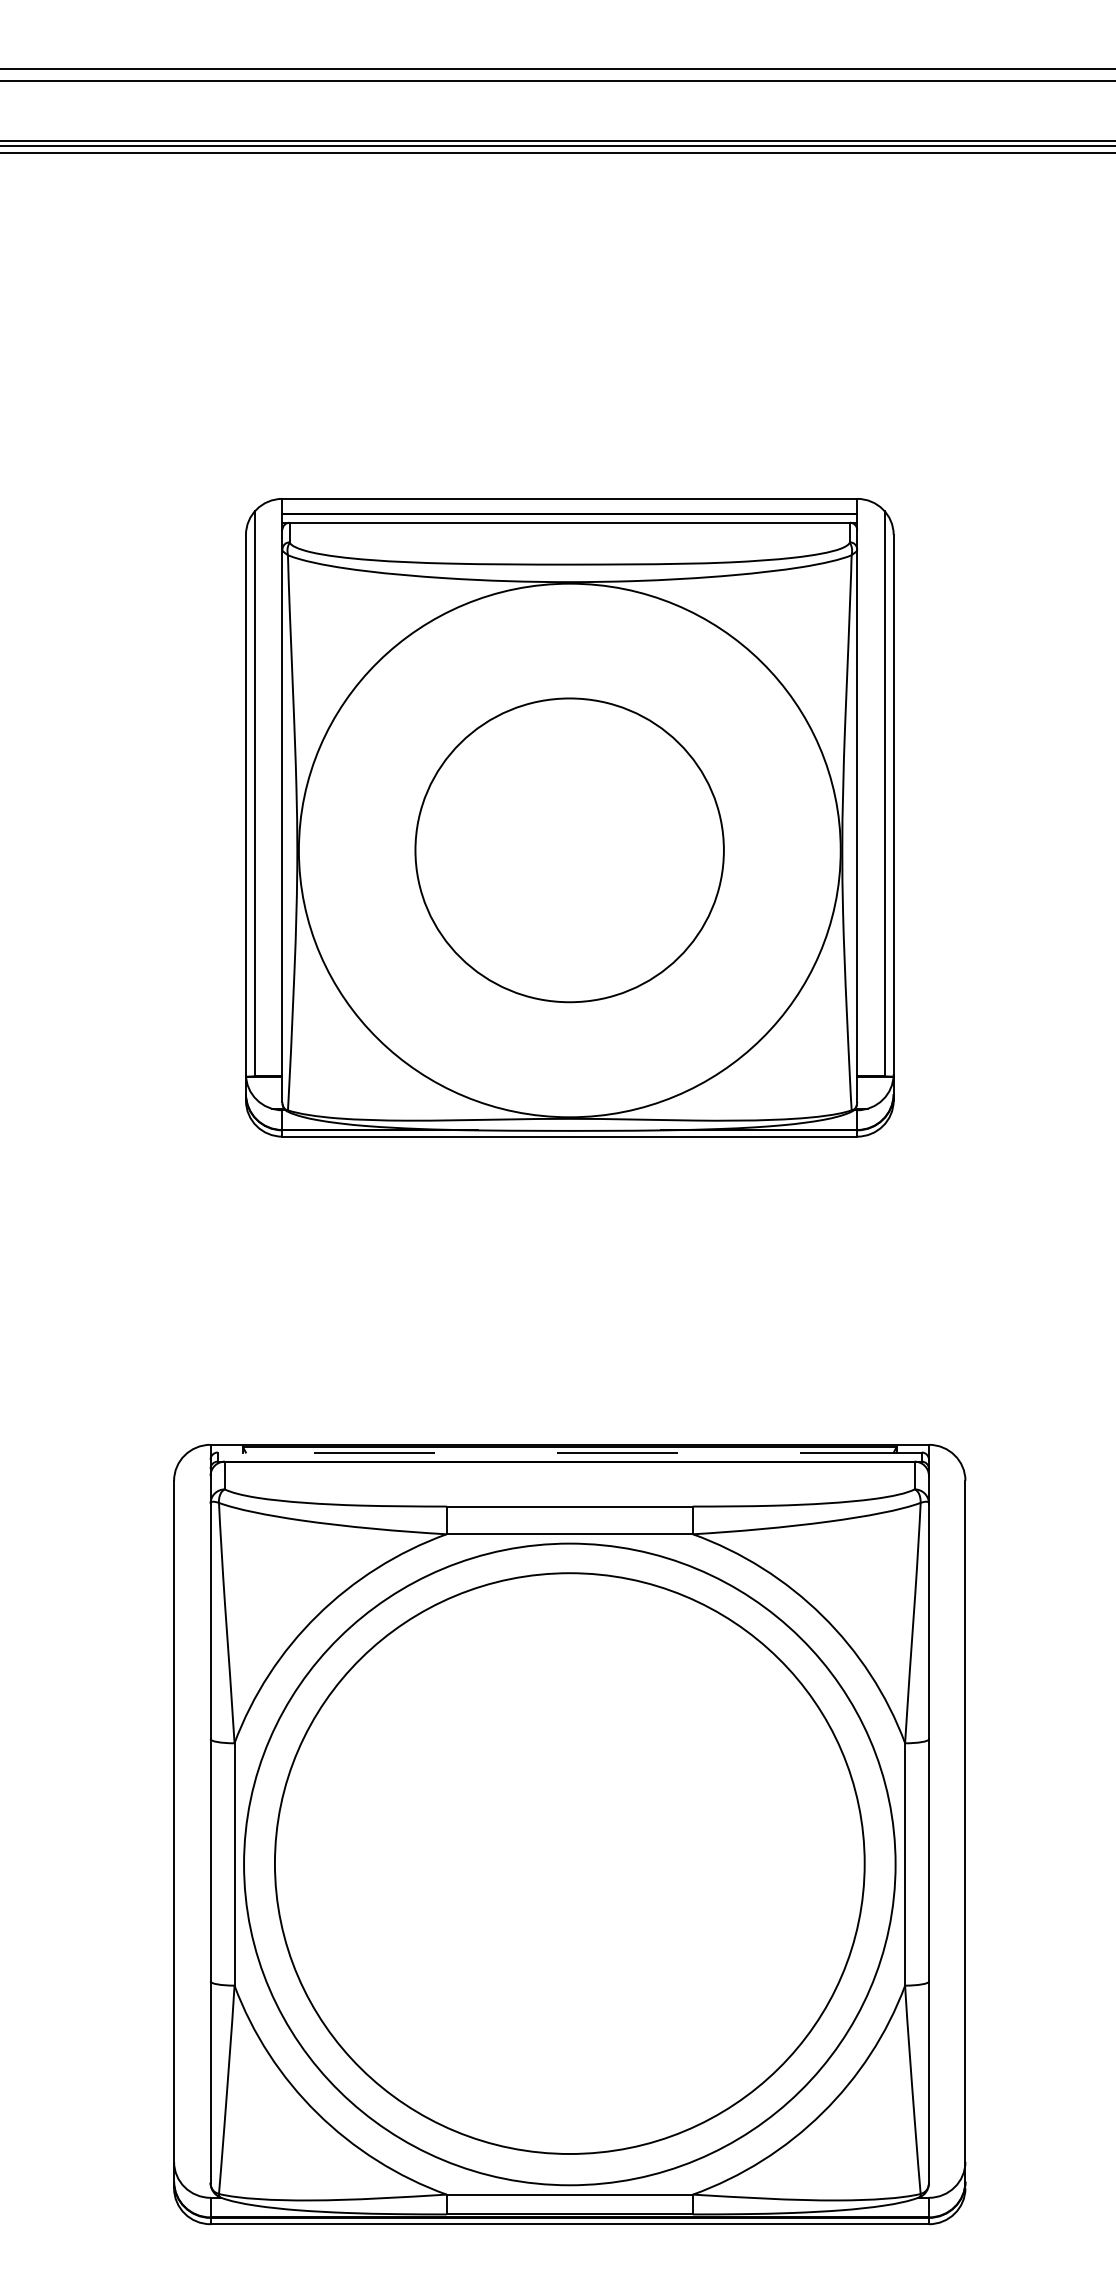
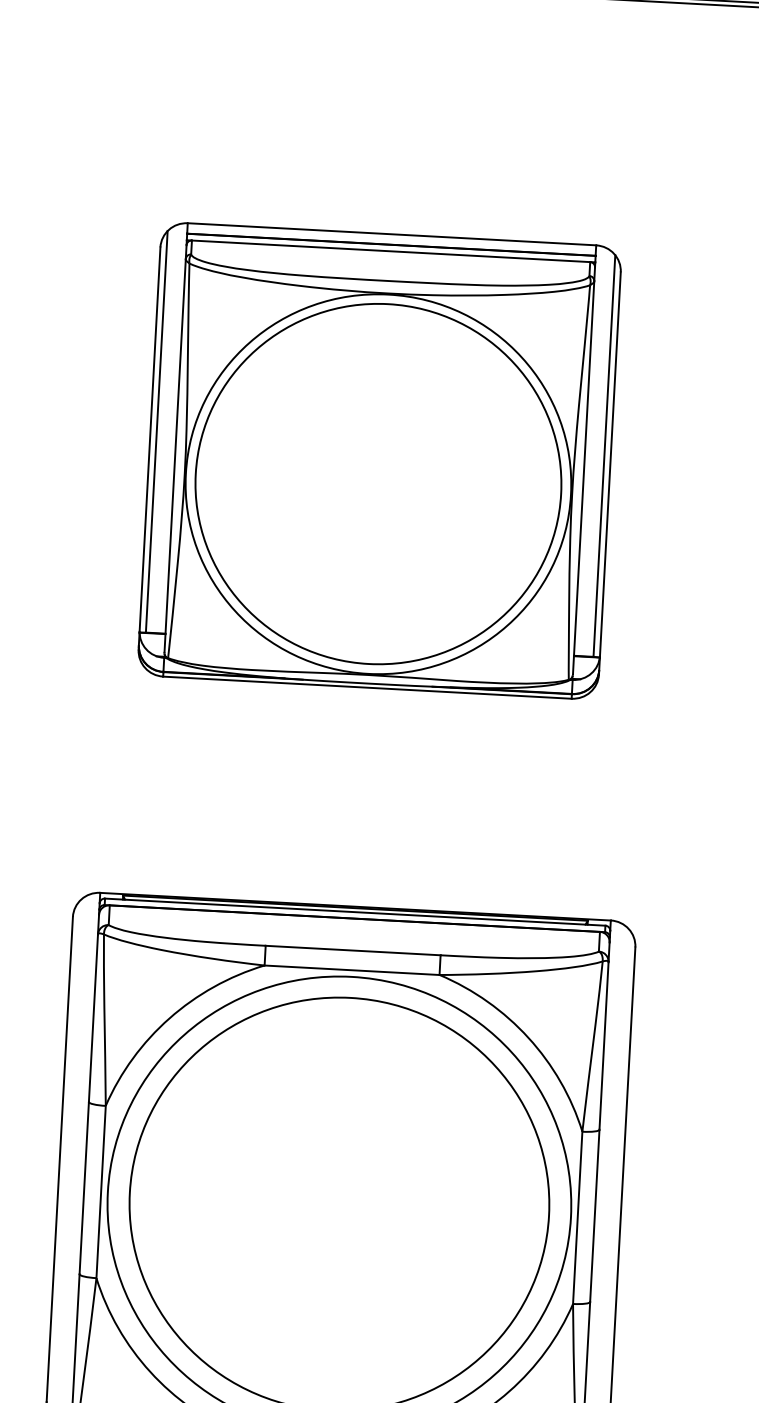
part: (569, 850) -> (378, 484), size x1.67
line: (569, 1452) -> (355, 912), dashed -> solid

